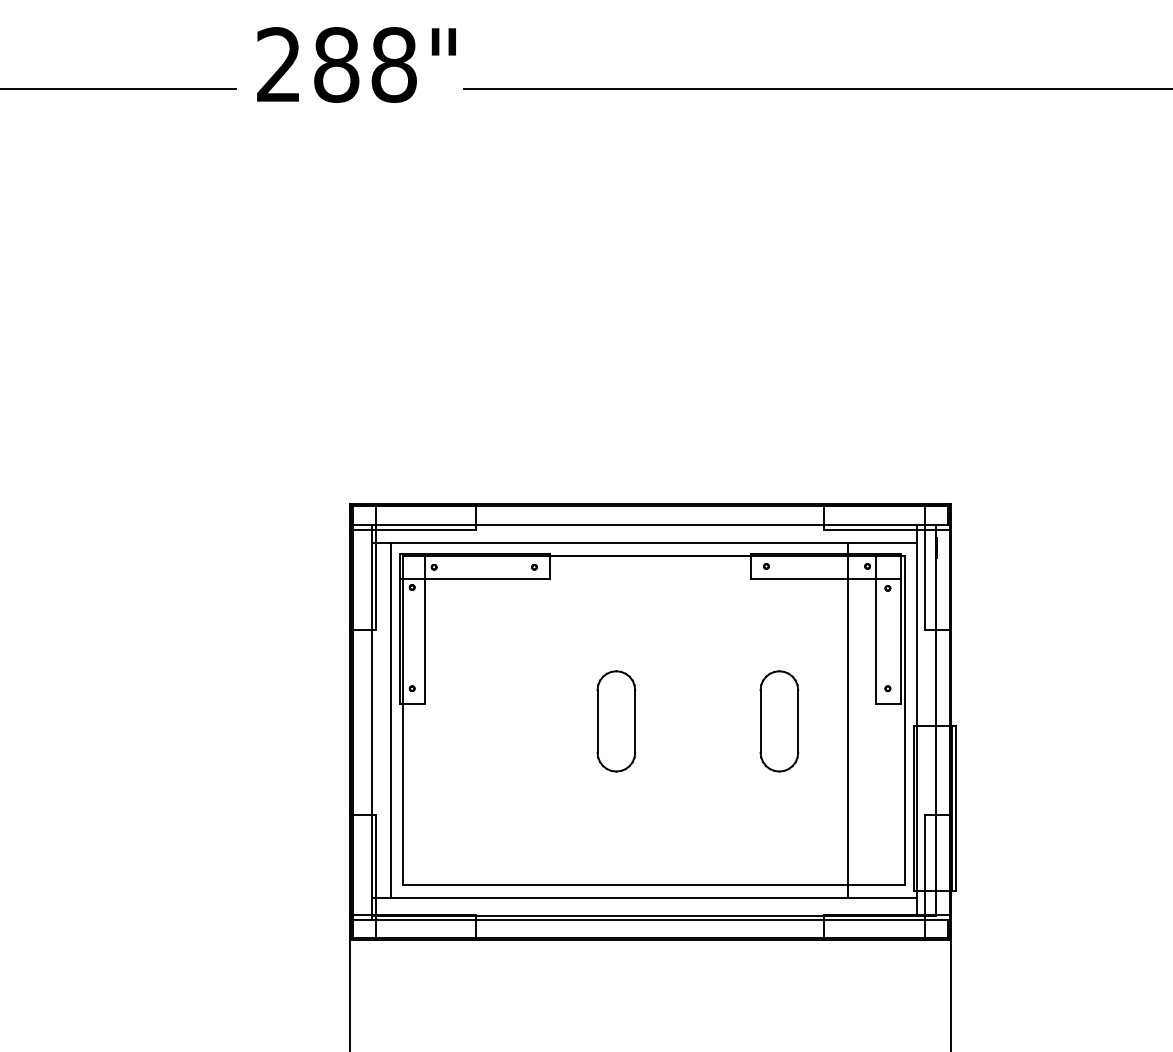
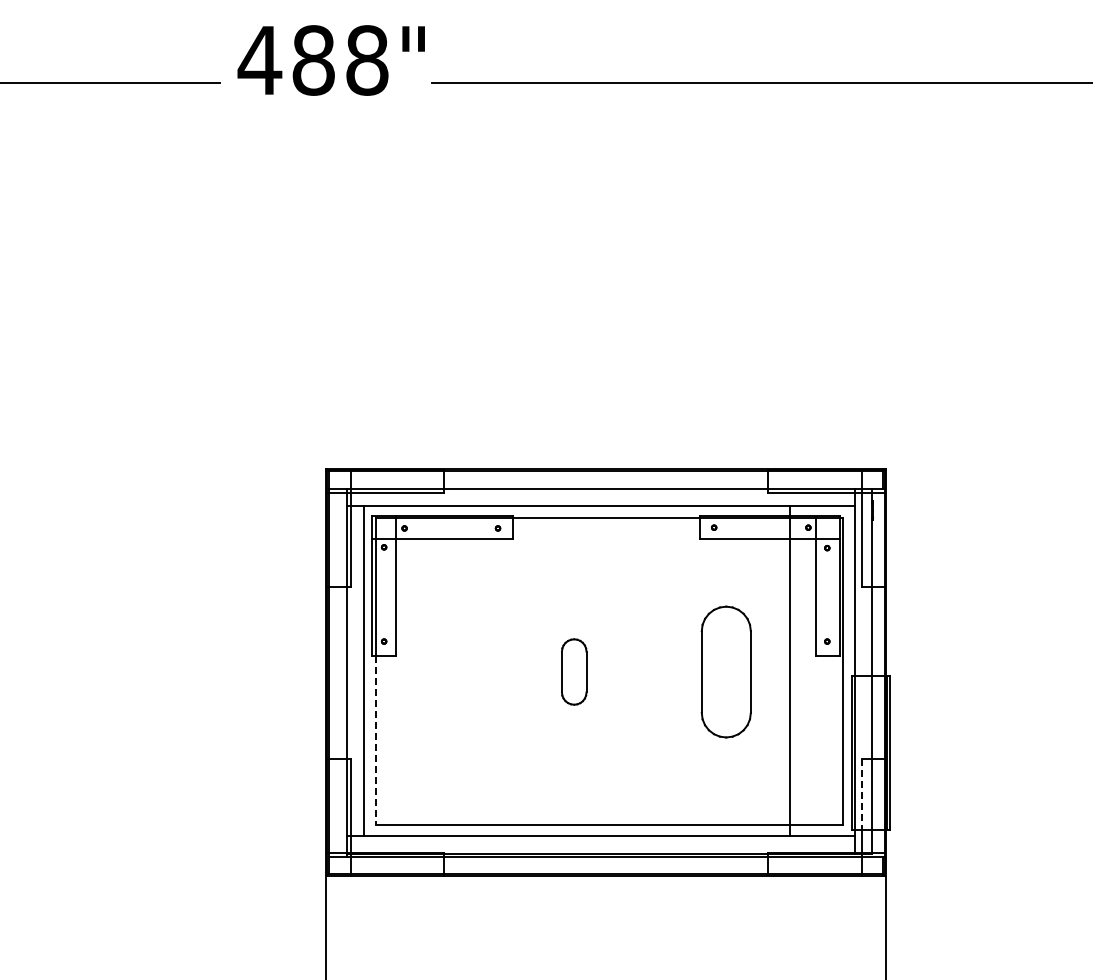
text: (278, 63) -> (259, 59), 288" -> 488"
part: (615, 720) -> (573, 671), size x0.7
part: (778, 720) -> (725, 671), size x1.4
line: (402, 794) -> (375, 740), solid -> dashed
line: (924, 852) -> (861, 794), solid -> dashed

